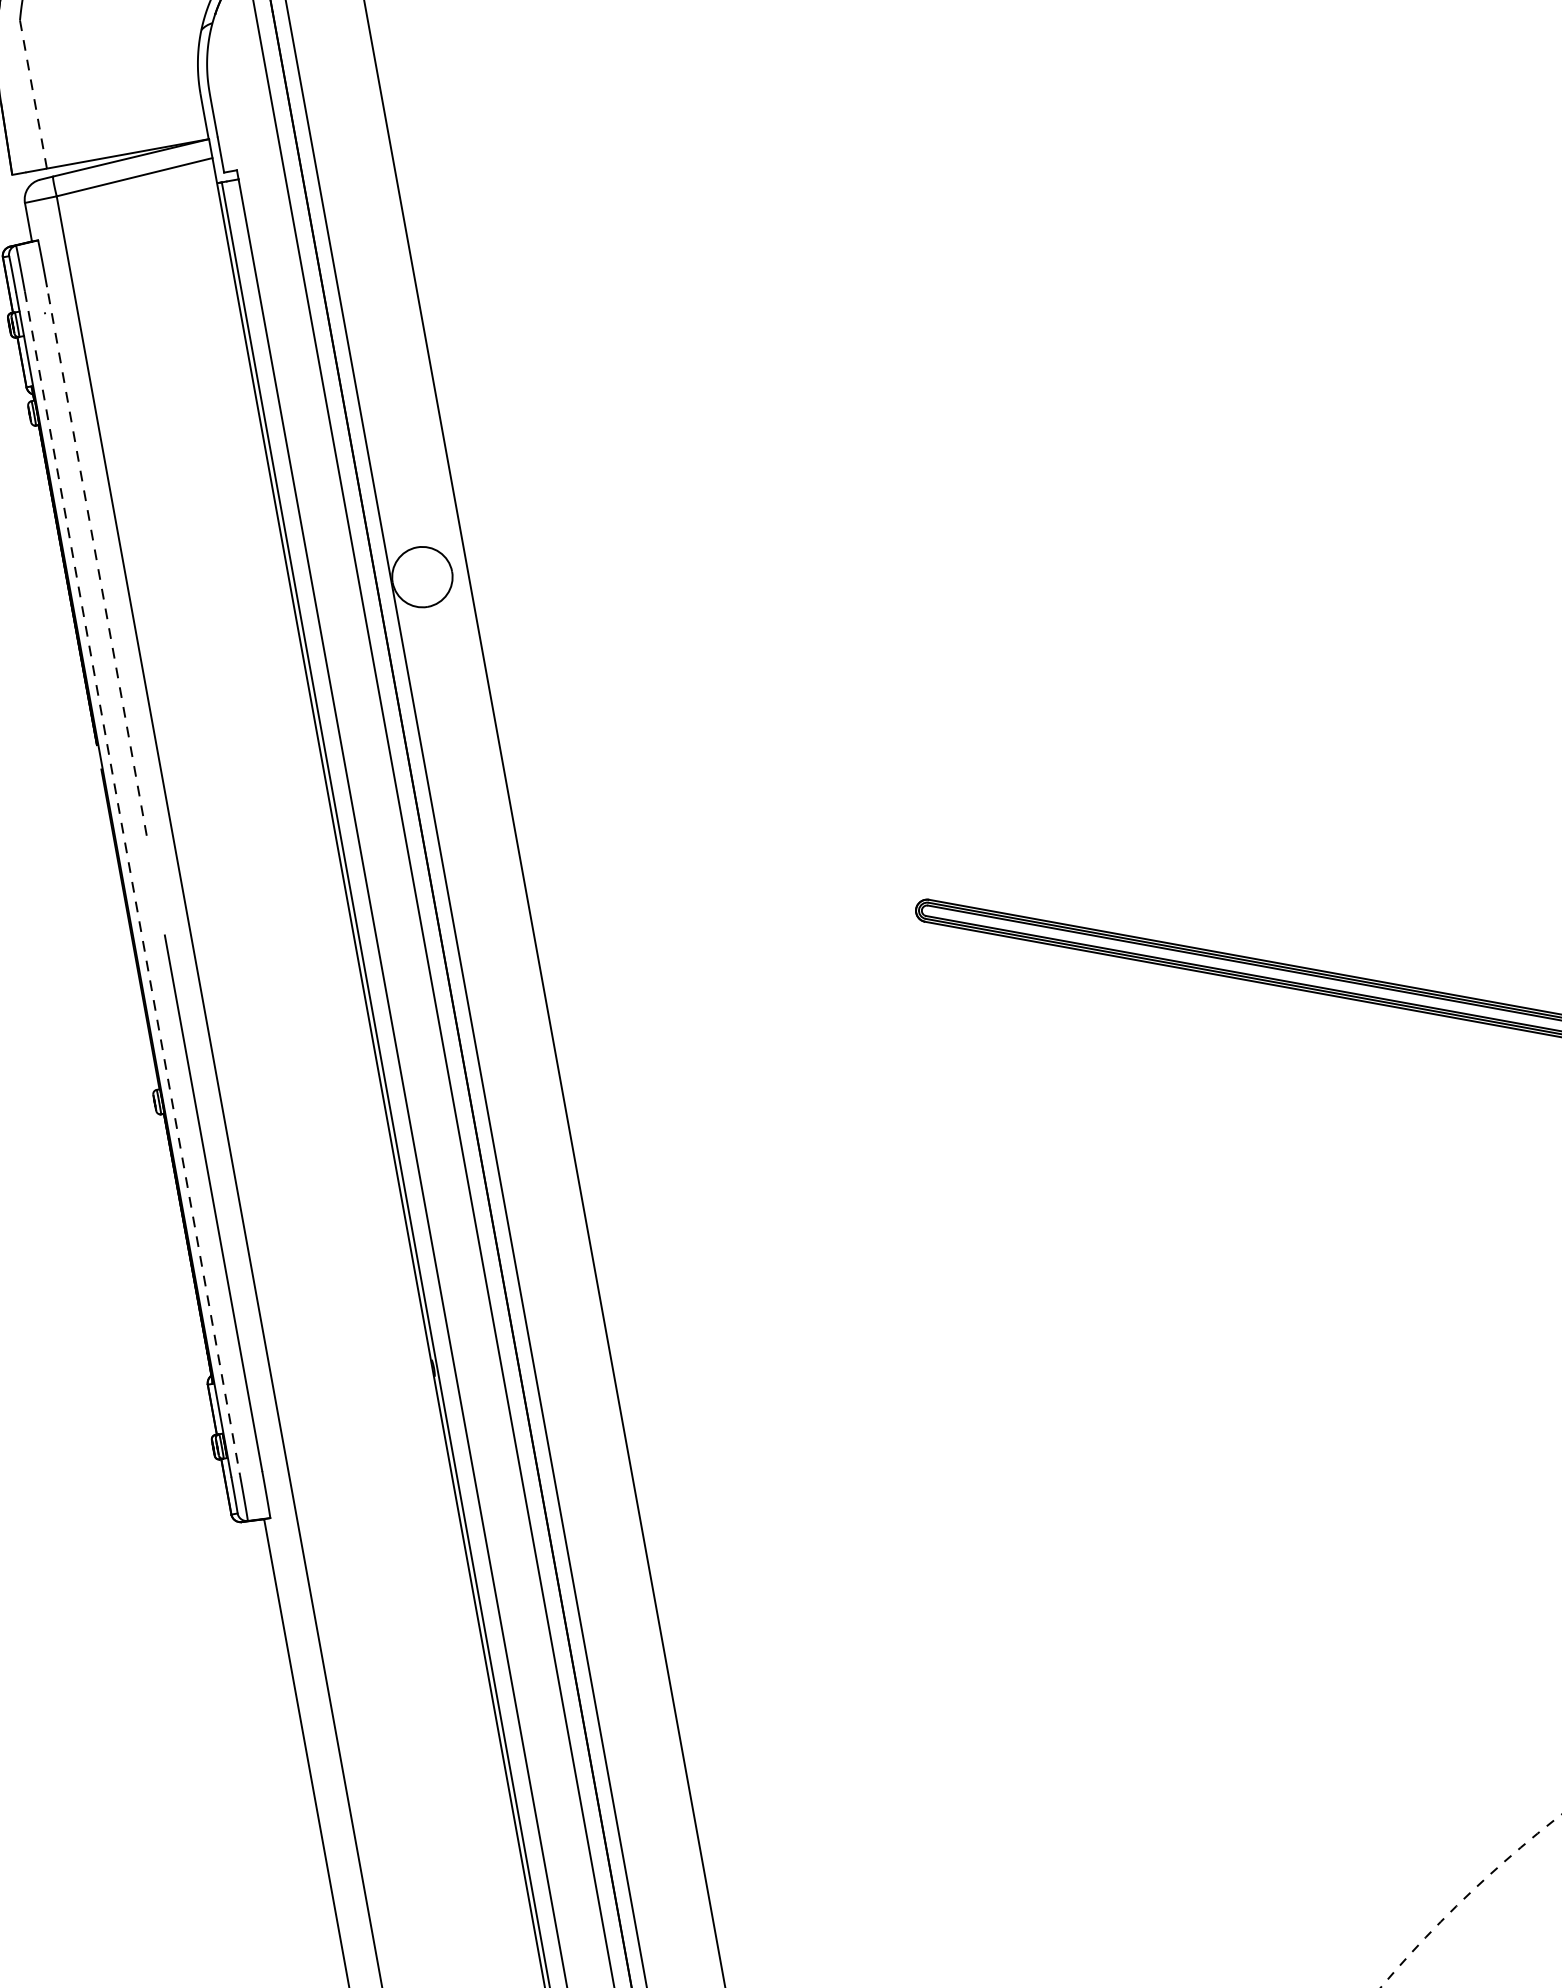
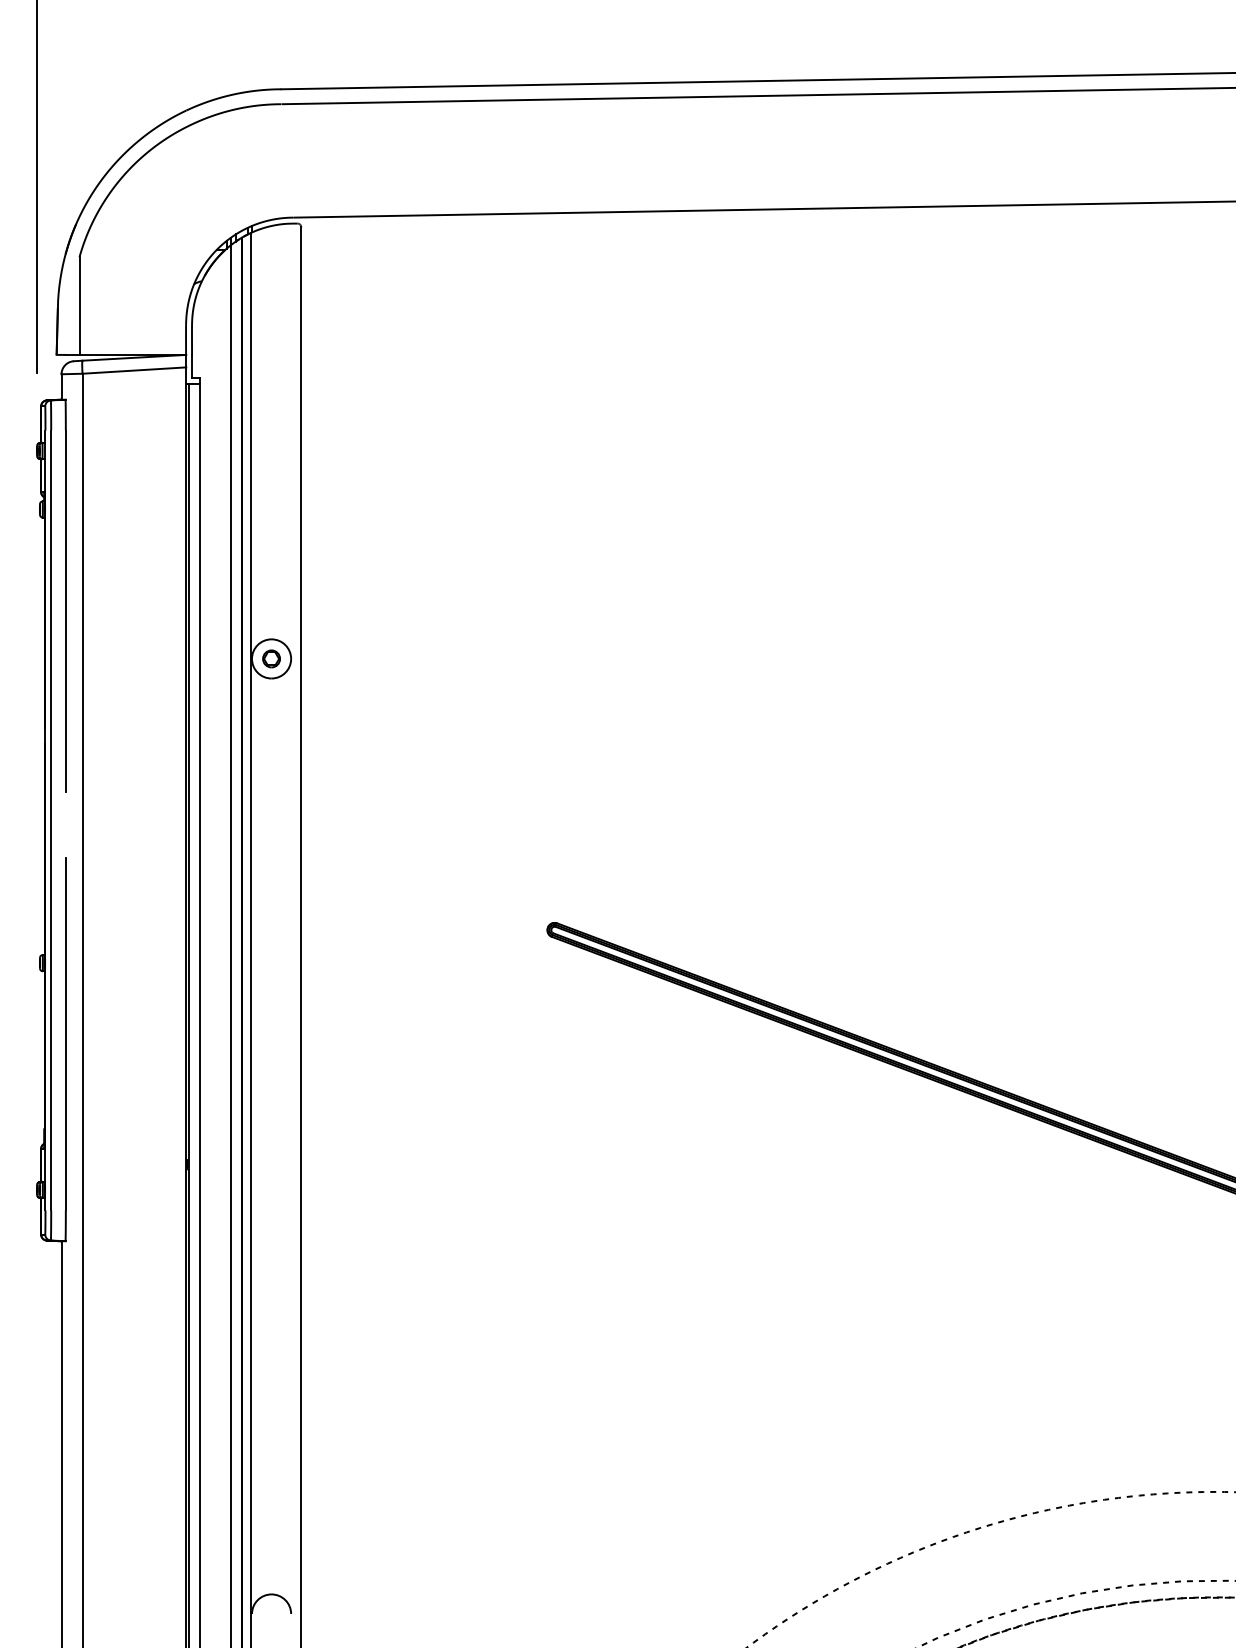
line: (33, 95) -> (79, 306), dashed -> solid
line: (96, 561) -> (65, 611), dashed -> solid
part: (422, 576) -> (271, 658), added
line: (132, 883) -> (51, 820), dashed -> solid

